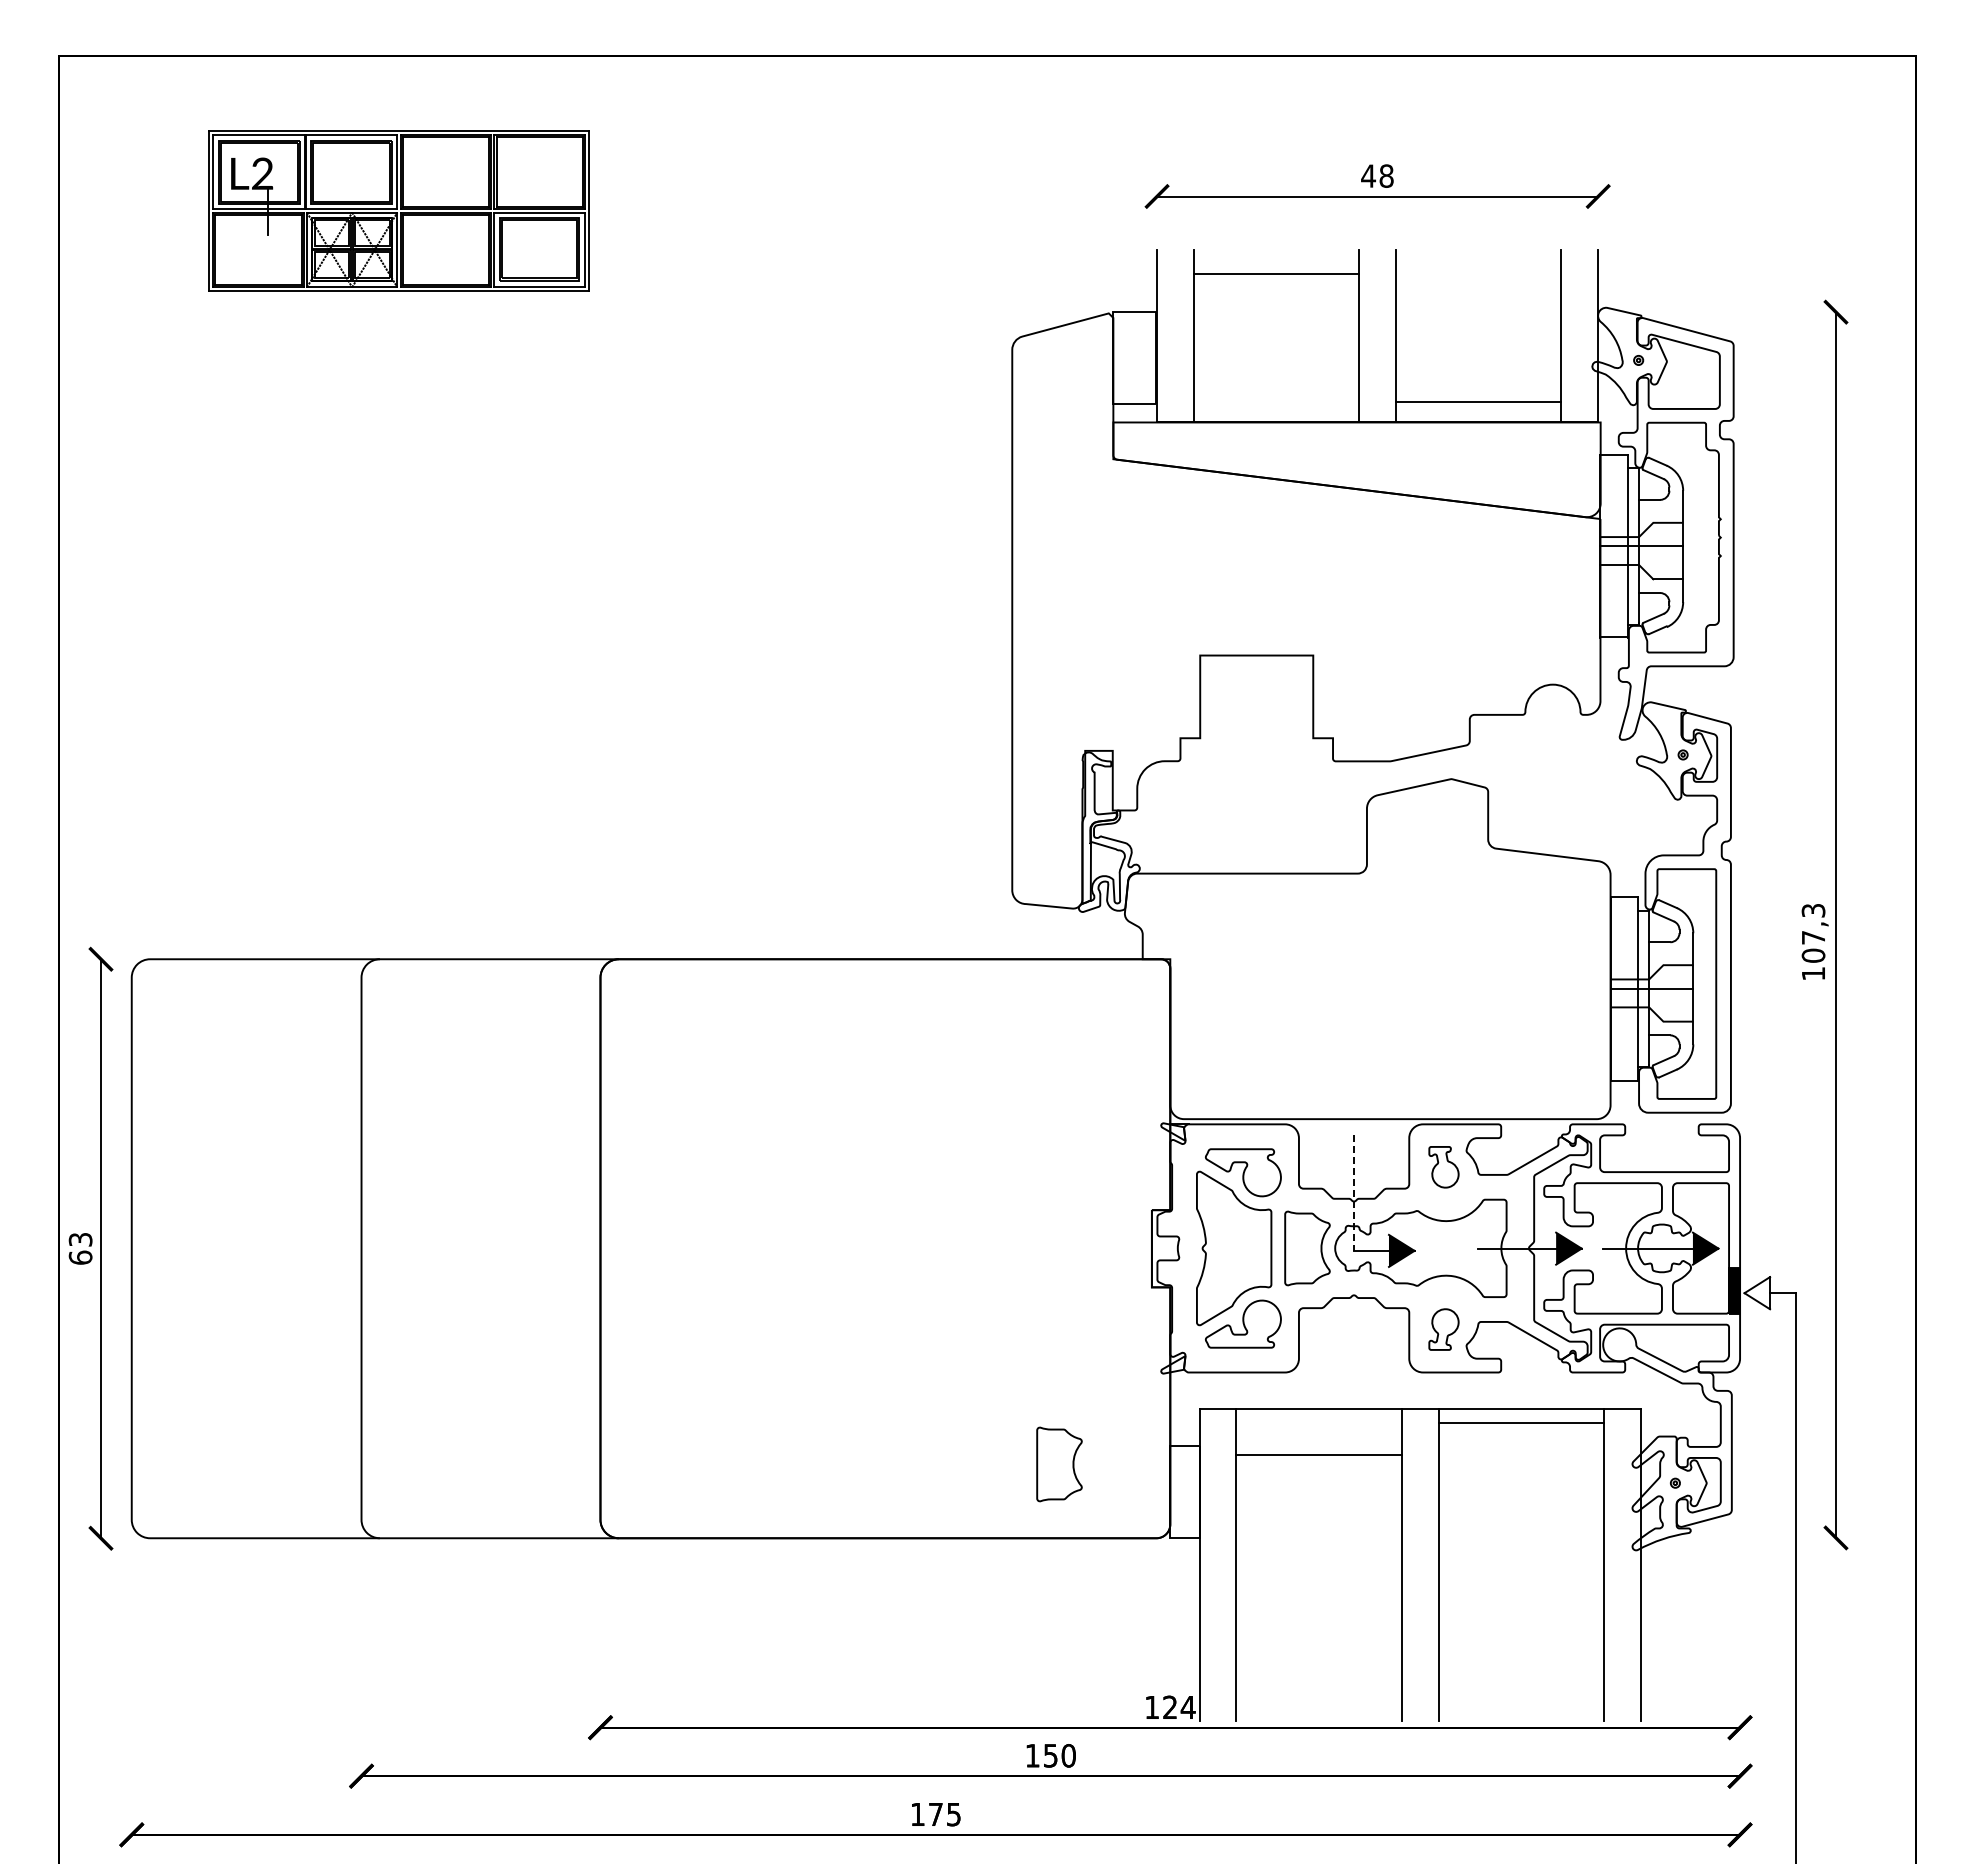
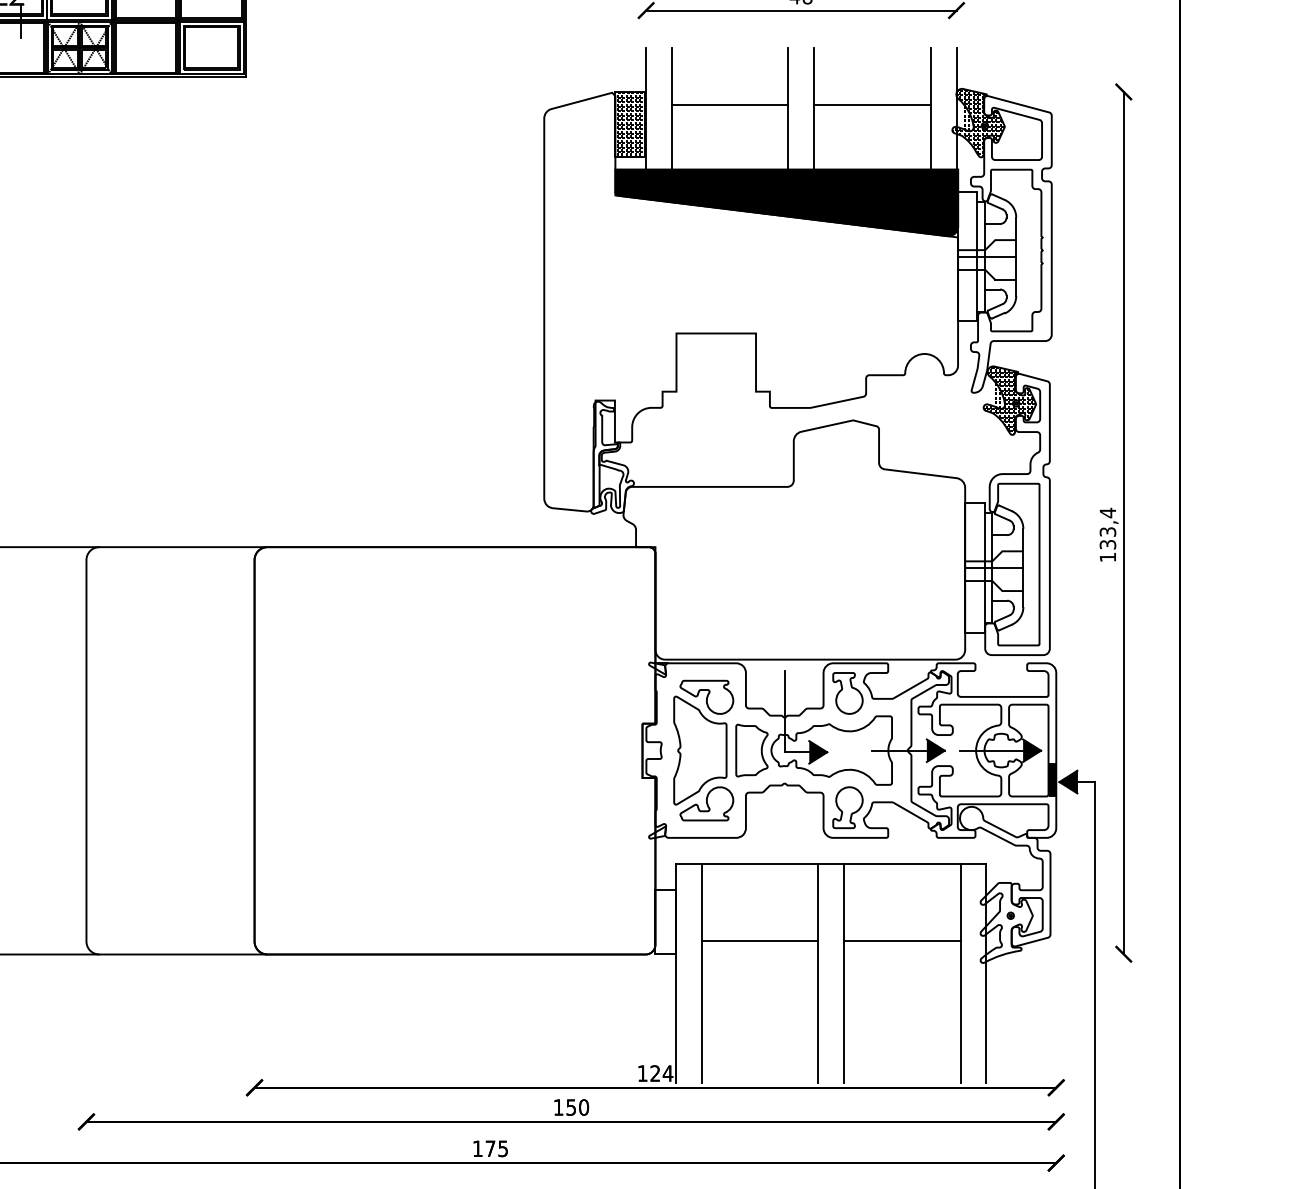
line: (1276, 273) -> (730, 104), moved
hatch: (1628, 356) -> (977, 123), added
hatch: (1134, 358) -> (630, 124), added
line: (1478, 401) -> (872, 104), moved
fill: (1356, 469) -> (786, 202), added
hatch: (1673, 750) -> (1009, 400), added
text: (1813, 932) -> (1107, 528), 107,3 -> 133,4
part: (1443, 1167) -> (847, 693), size x1.43
line: (1354, 1193) -> (785, 711), dashed -> solid
fill: (1757, 1293) -> (1068, 782), added
part: (1443, 1329) -> (847, 807), size x1.43
line: (1521, 1422) -> (902, 941), moved
line: (1318, 1454) -> (759, 941), moved
curve: (1072, 1464) -> (586, 902), removed

